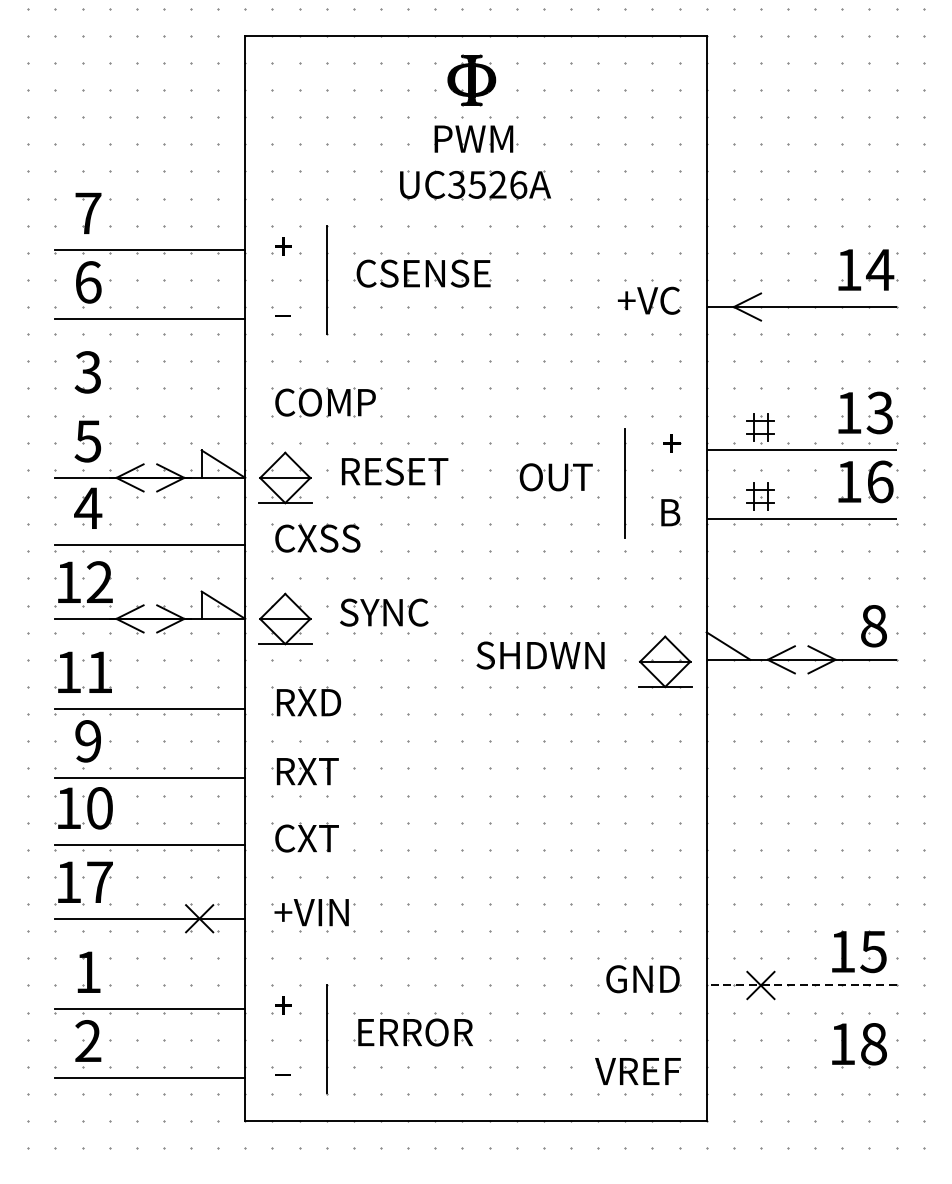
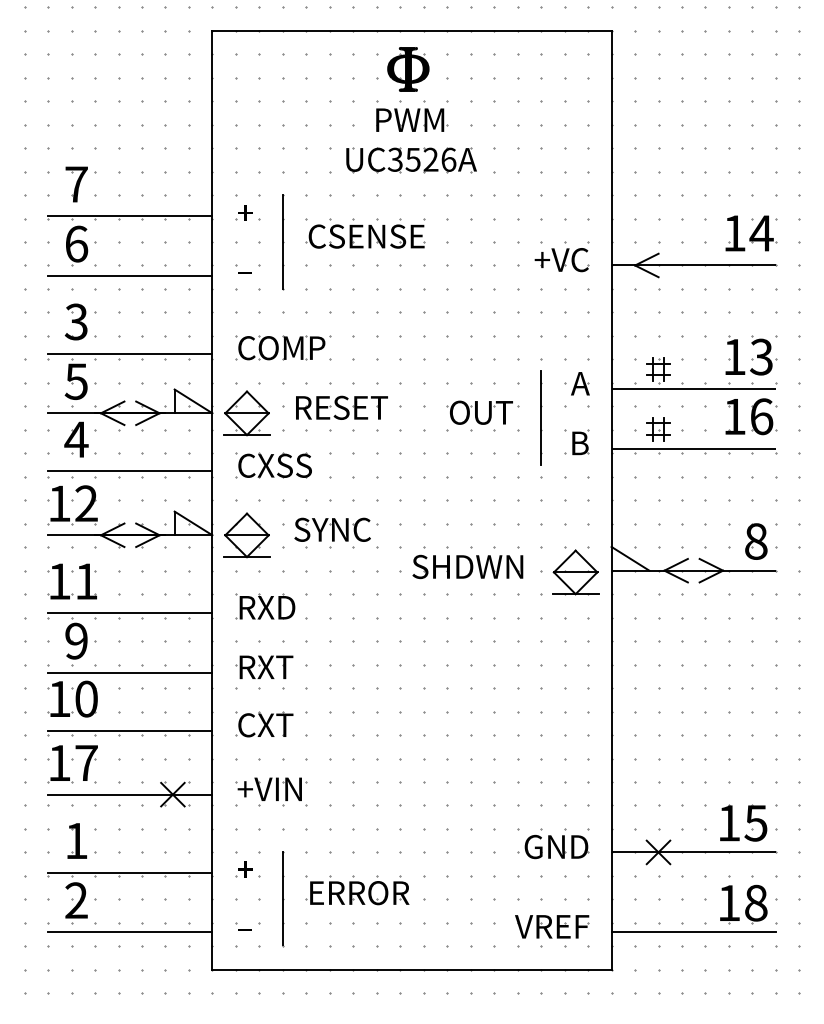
line: (150, 408) -> (130, 353), added
text: (670, 443) -> (580, 383), + -> A
line: (801, 985) -> (693, 852), dashed -> solid
line: (801, 1078) -> (693, 932), added

